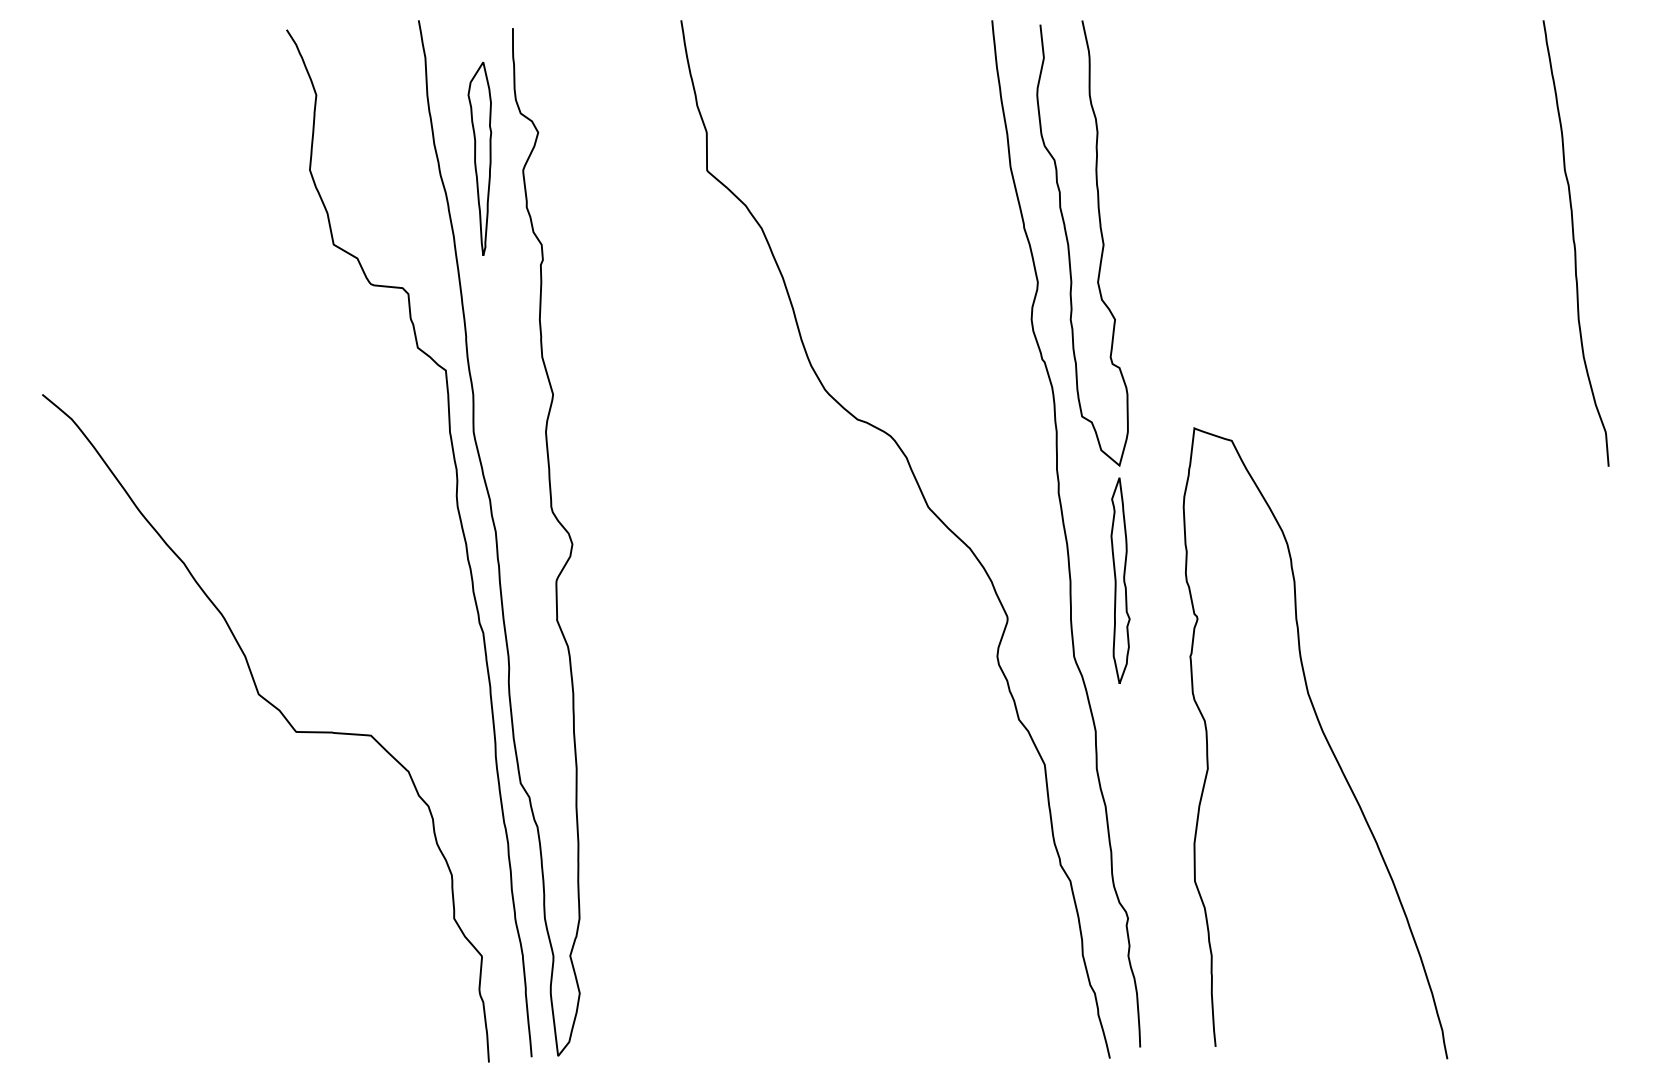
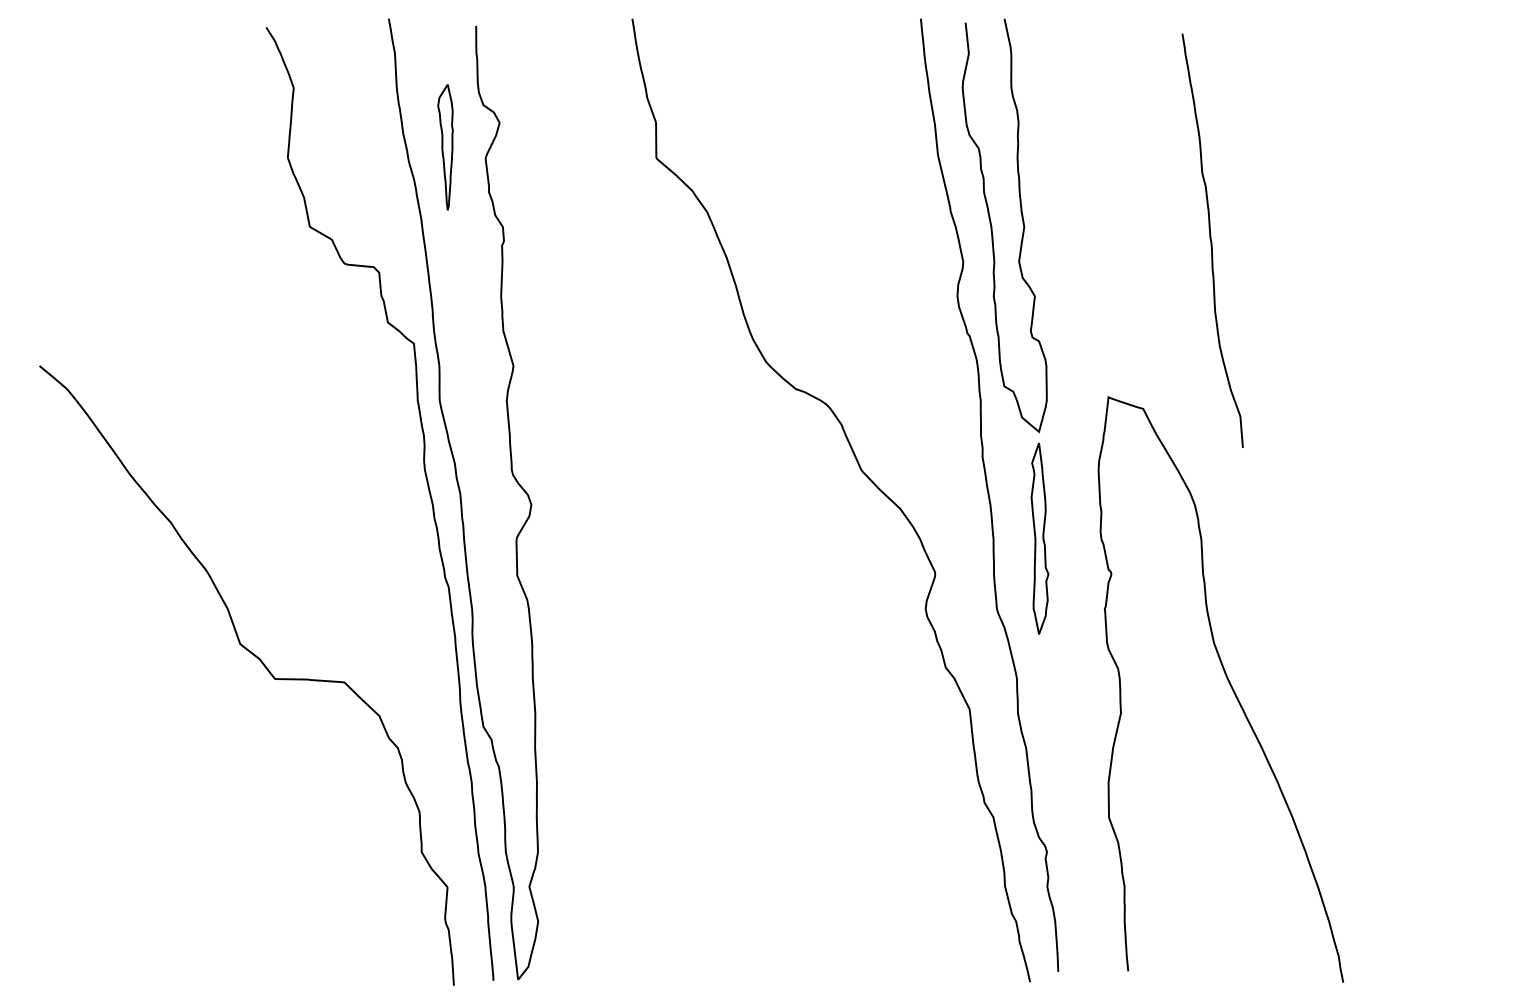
part: (479, 159) -> (445, 147), size x0.7
curve: (1574, 243) -> (1211, 240), moved

